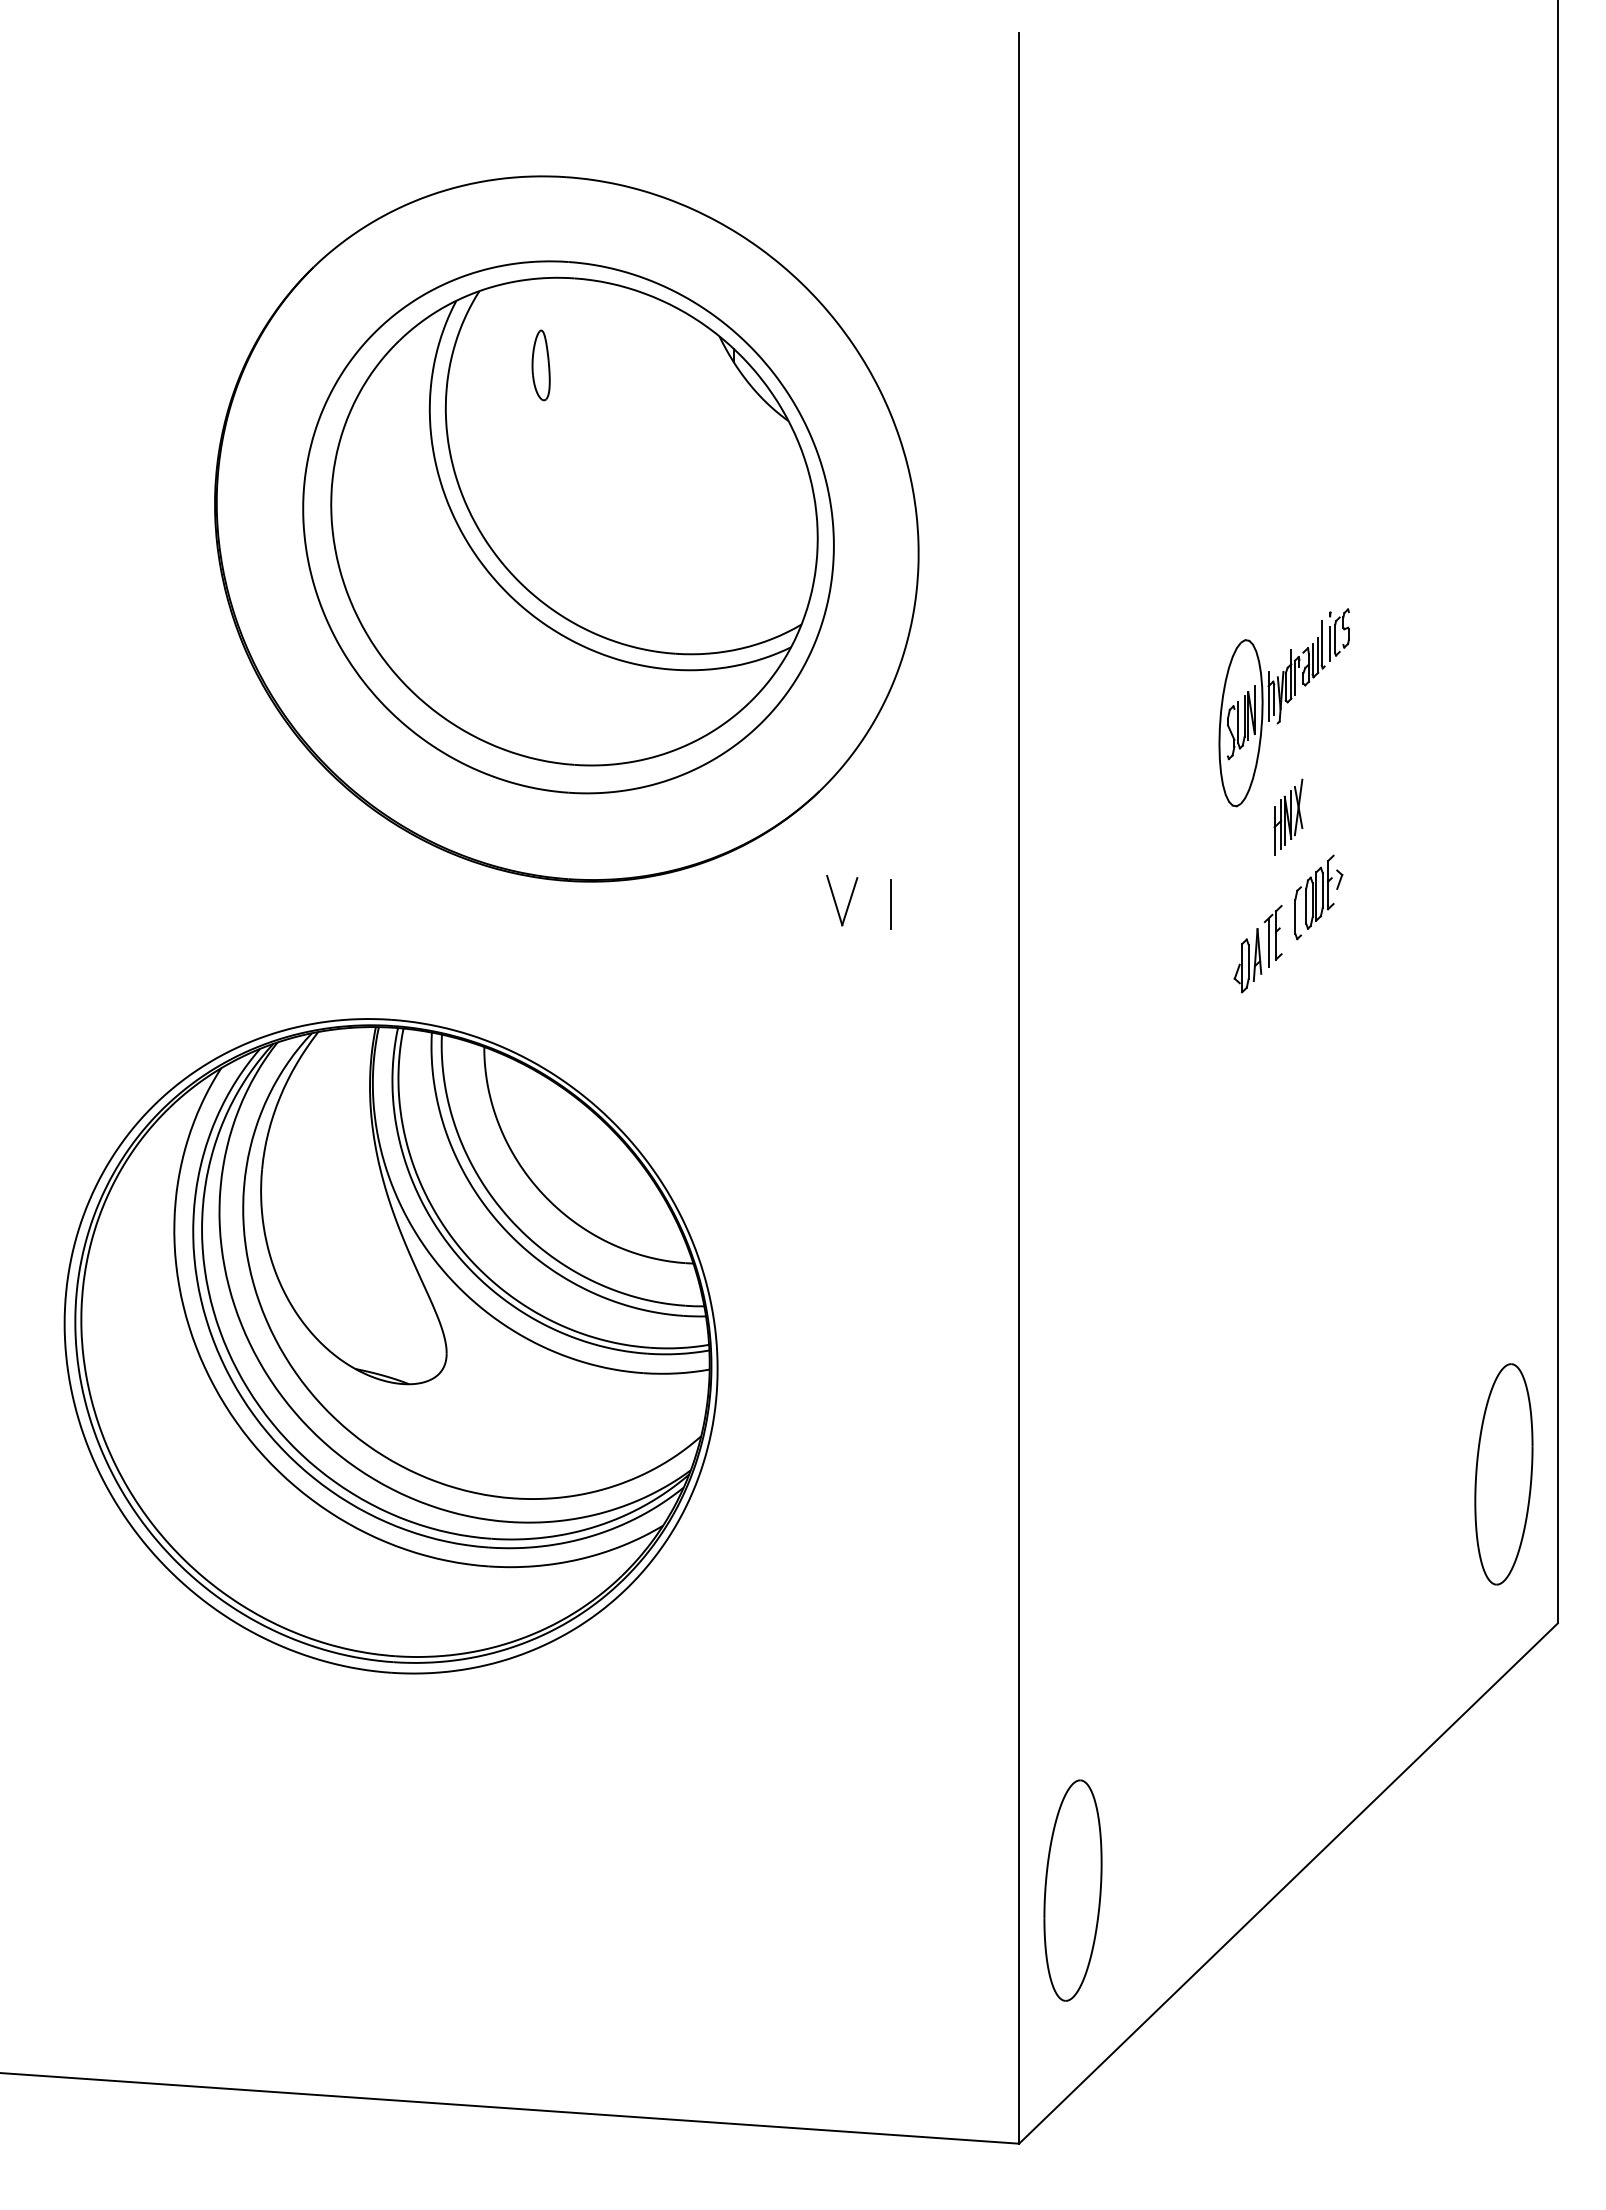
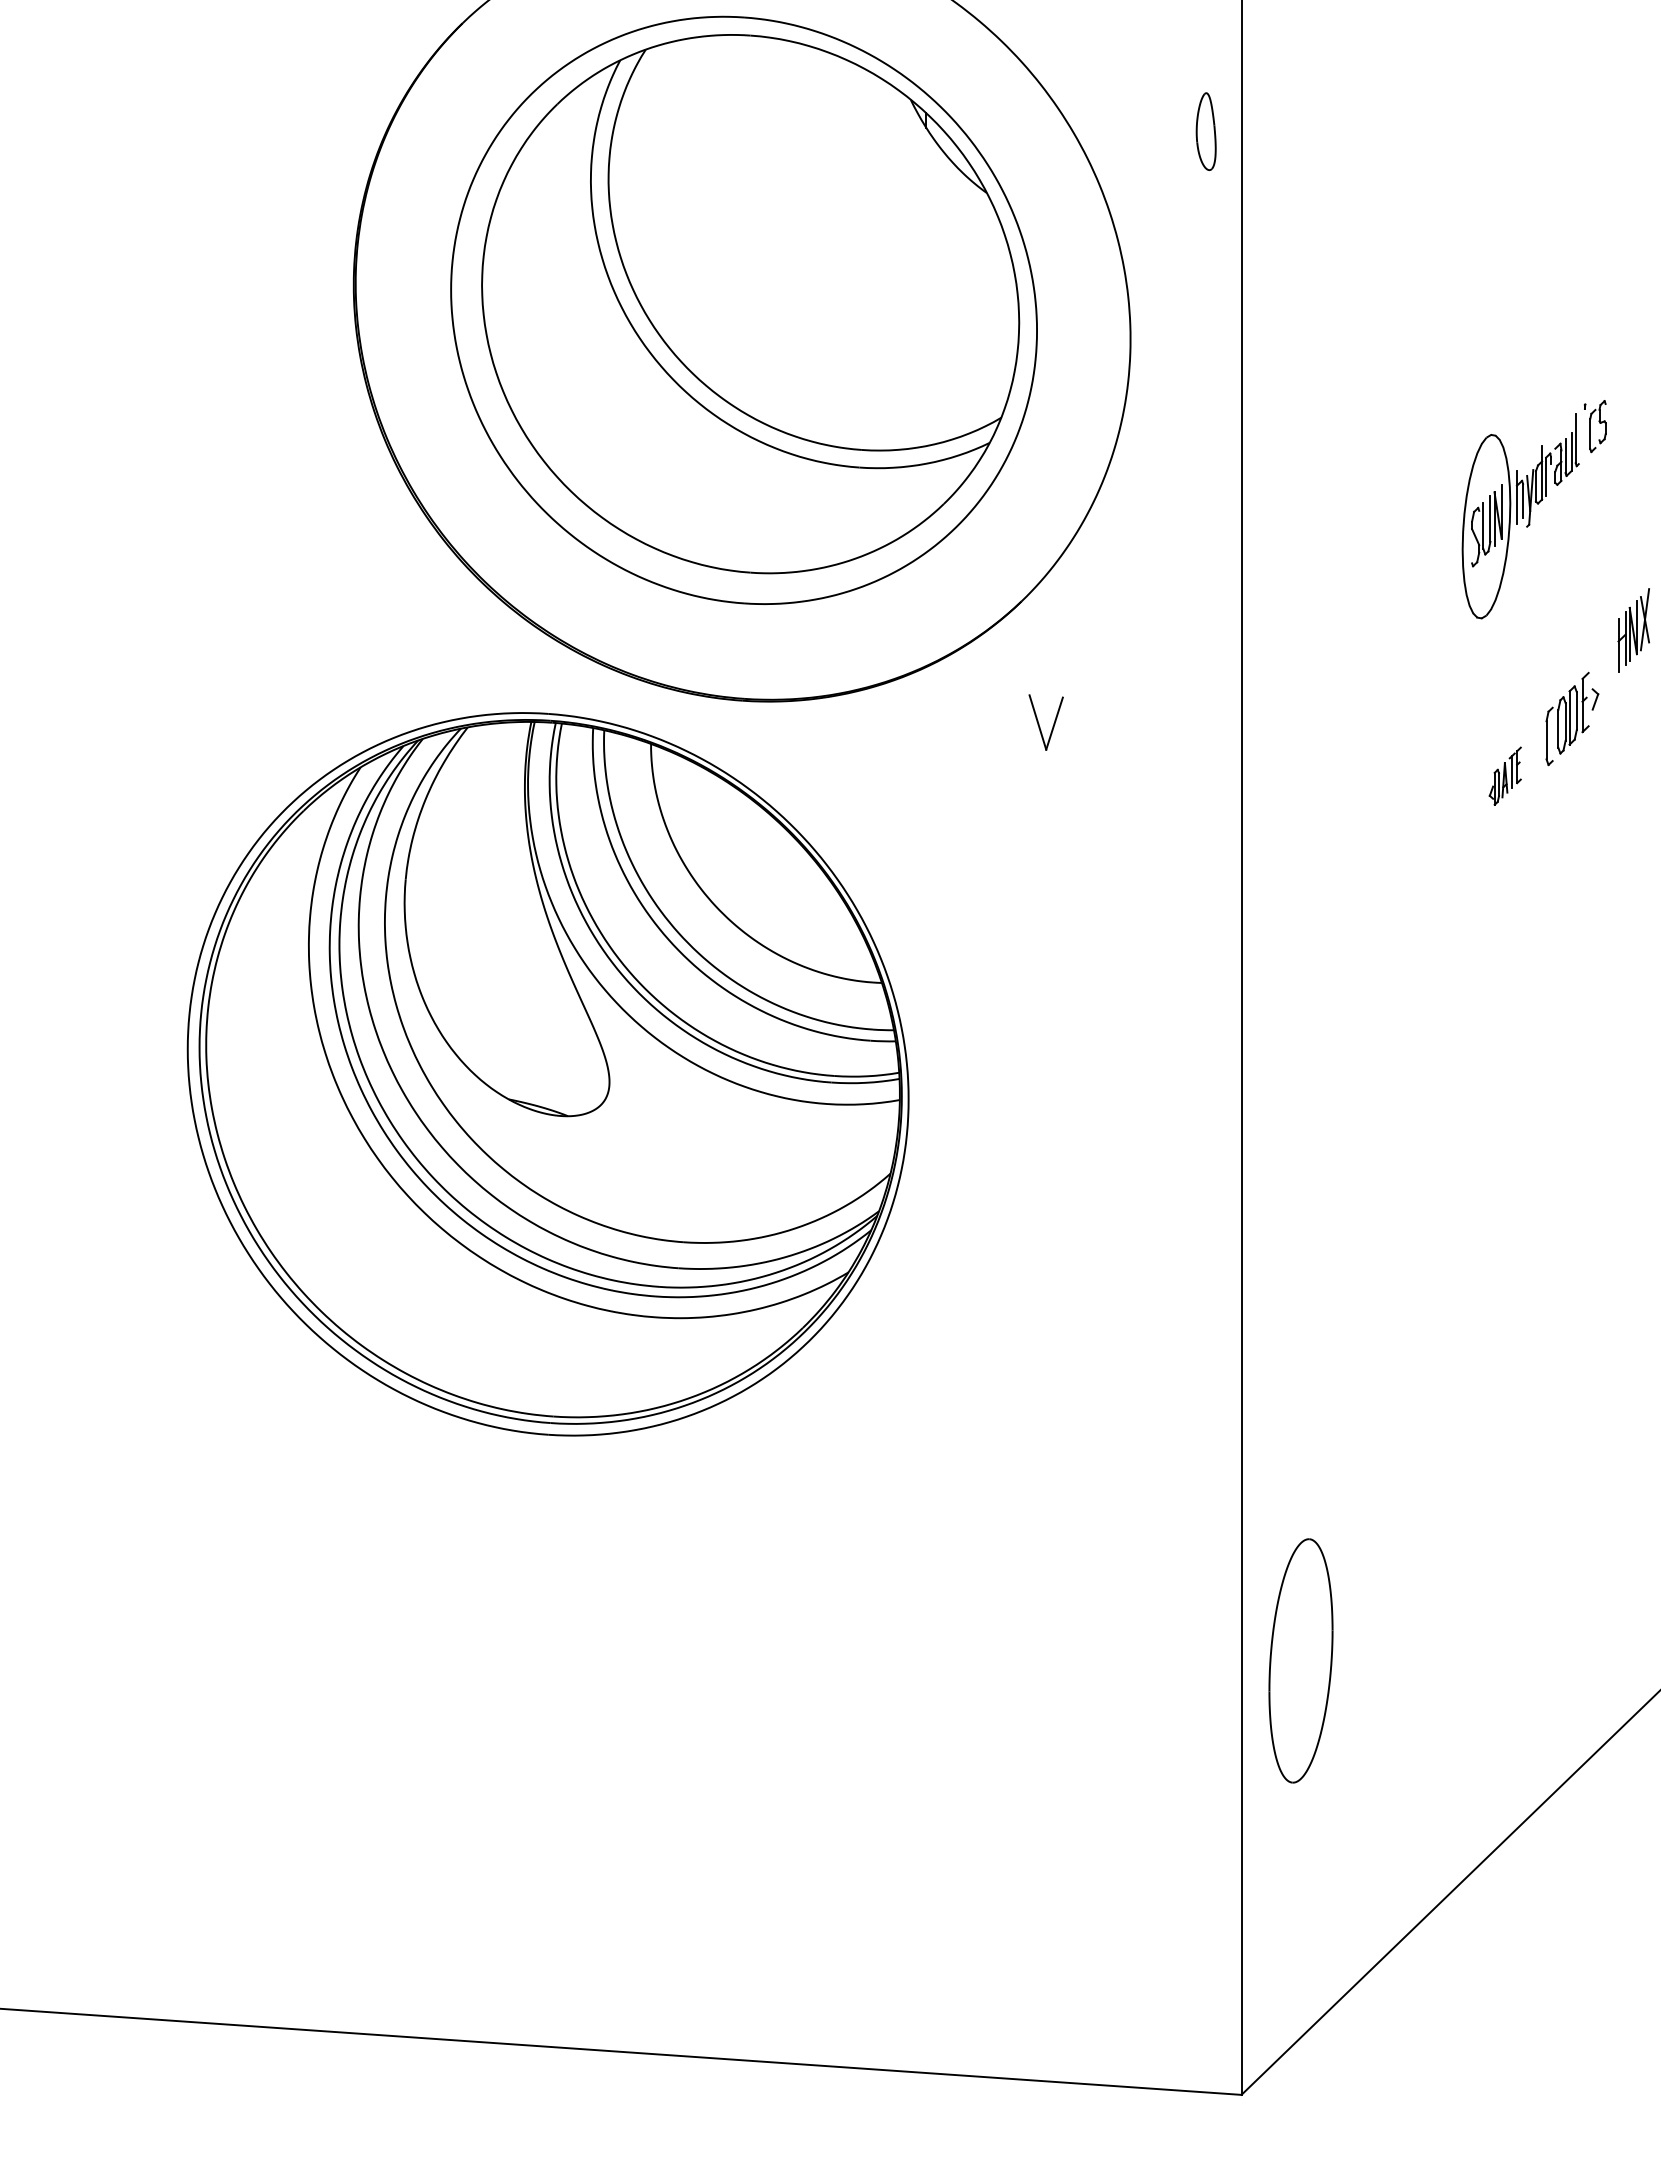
part: (540, 365) -> (1205, 131), moved
line: (1330, 643) -> (1585, 438), removed
part: (1288, 816) -> (1633, 629), moved
line: (890, 904) -> (1099, 726), removed
part: (1257, 949) -> (1504, 776), size x0.6
part: (390, 1346) -> (547, 1074), moved
part: (1072, 1890) -> (1300, 1660), moved

